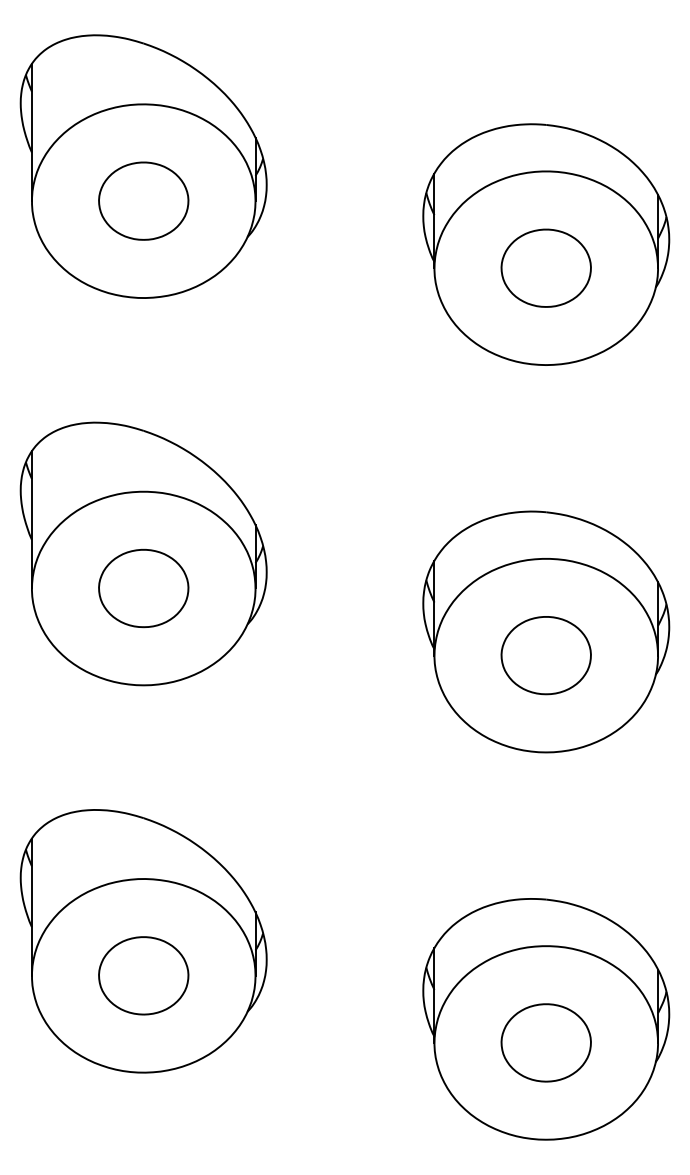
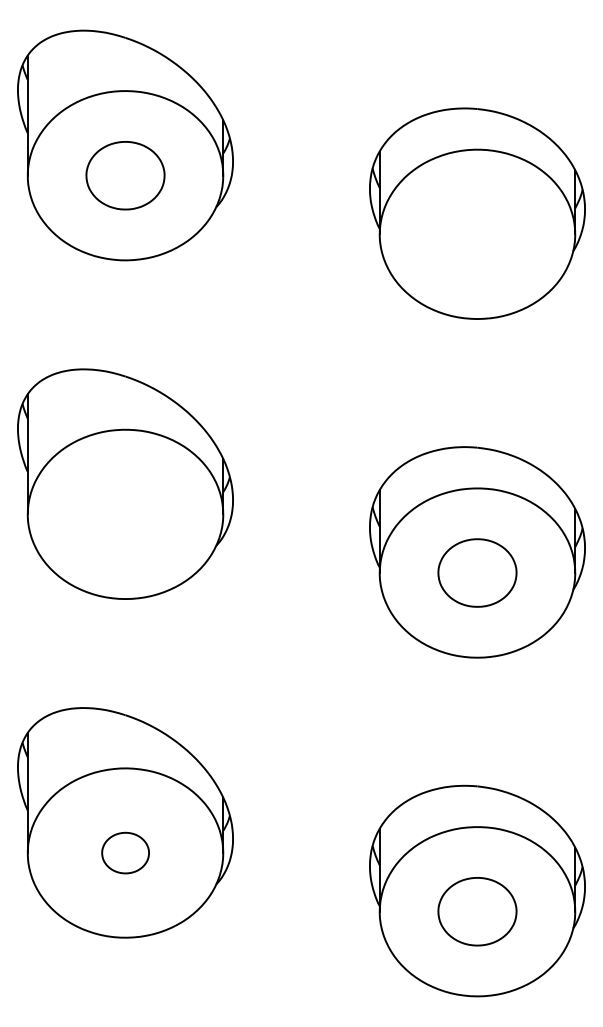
part: (545, 267) -> (476, 233), removed
part: (143, 588) -> (125, 514), removed
part: (143, 975) -> (125, 852), size x0.6

